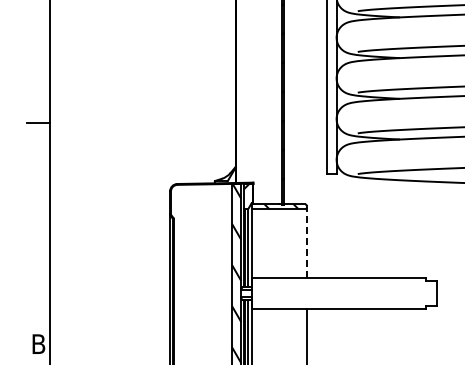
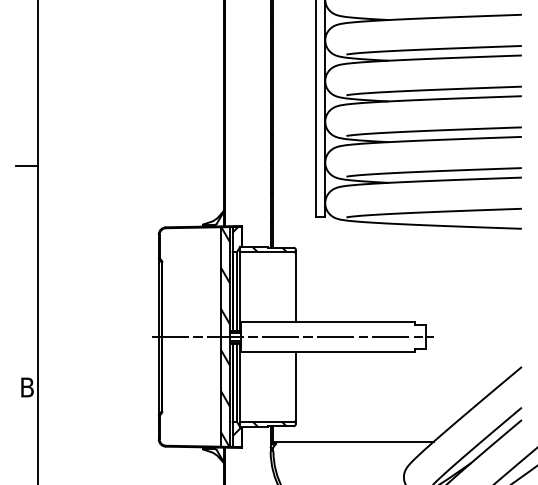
line: (306, 243) -> (295, 286), dashed -> solid
line: (303, 293) -> (292, 336), added

